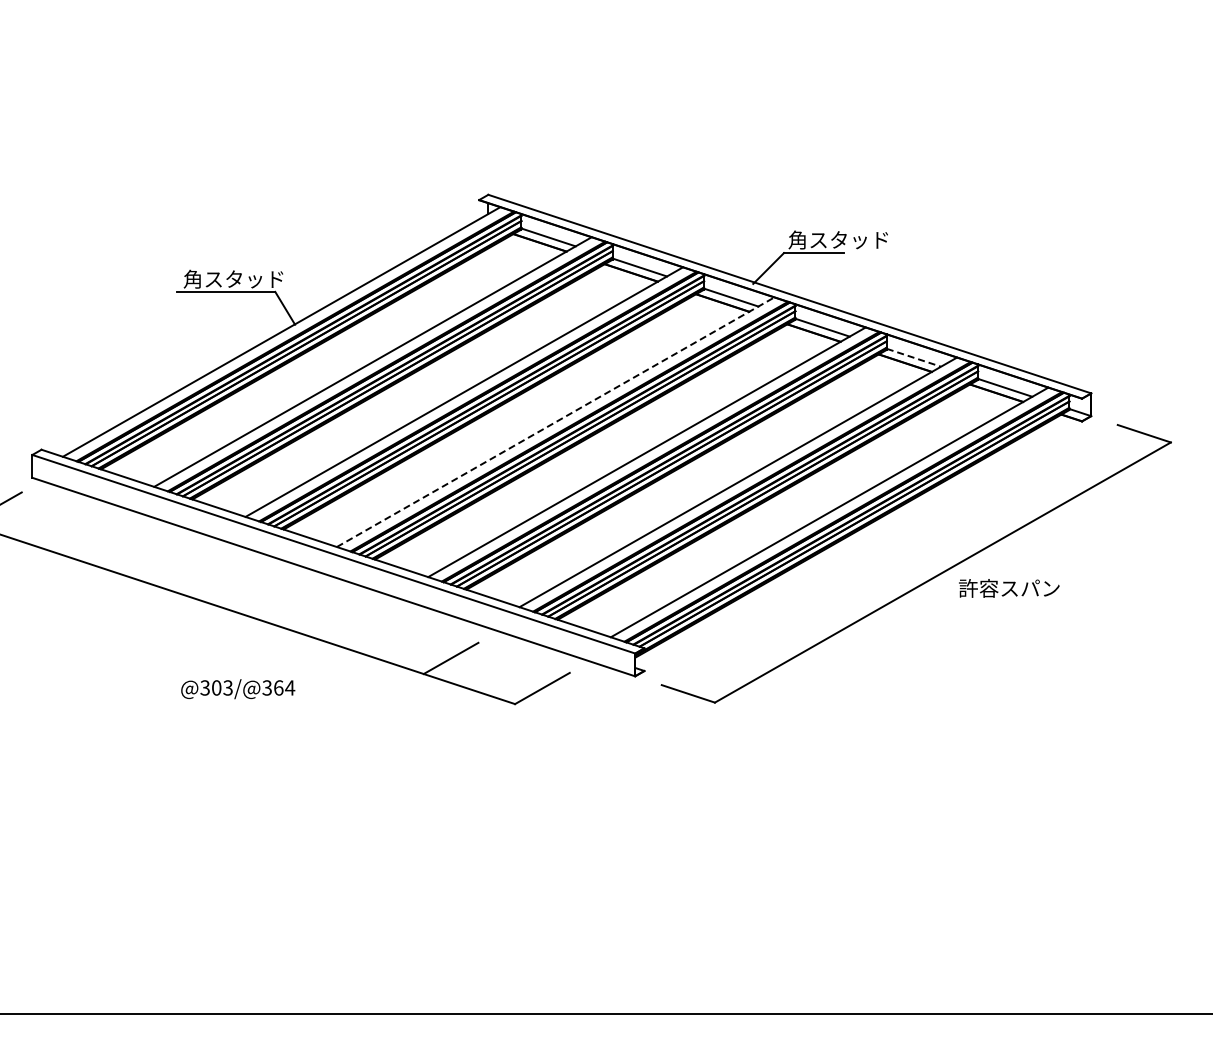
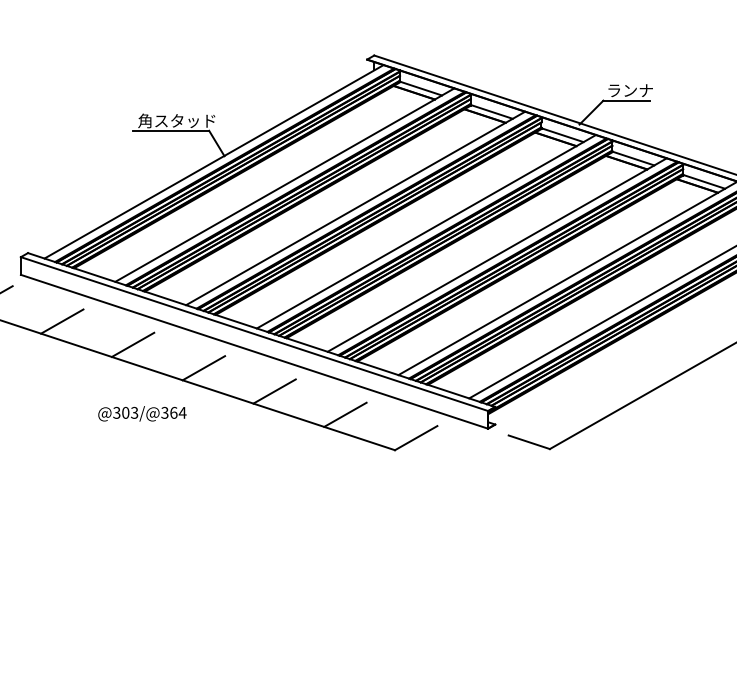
text: (837, 239) -> (644, 90), 角スタッド -> ランナ
line: (913, 357) -> (703, 181), dashed -> solid
line: (555, 422) -> (426, 231), dashed -> solid
line: (85, 537) -> (62, 321), added
line: (176, 567) -> (132, 344), added
line: (268, 597) -> (203, 367), added
line: (359, 627) -> (274, 390), added
text: (238, 689) -> (142, 414), moved

